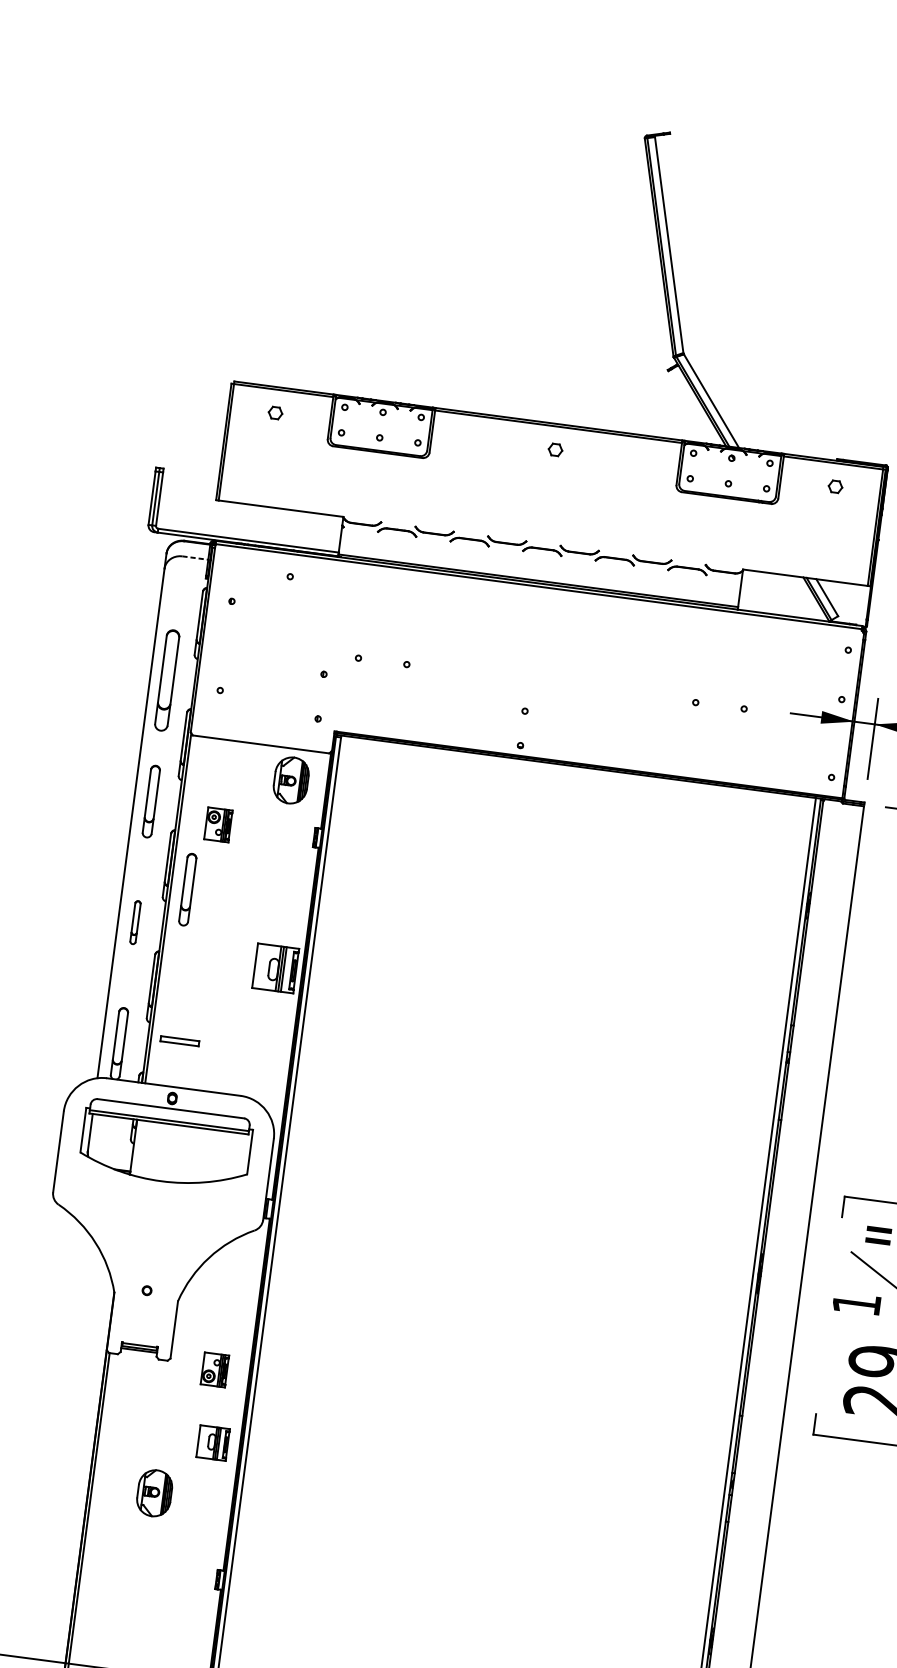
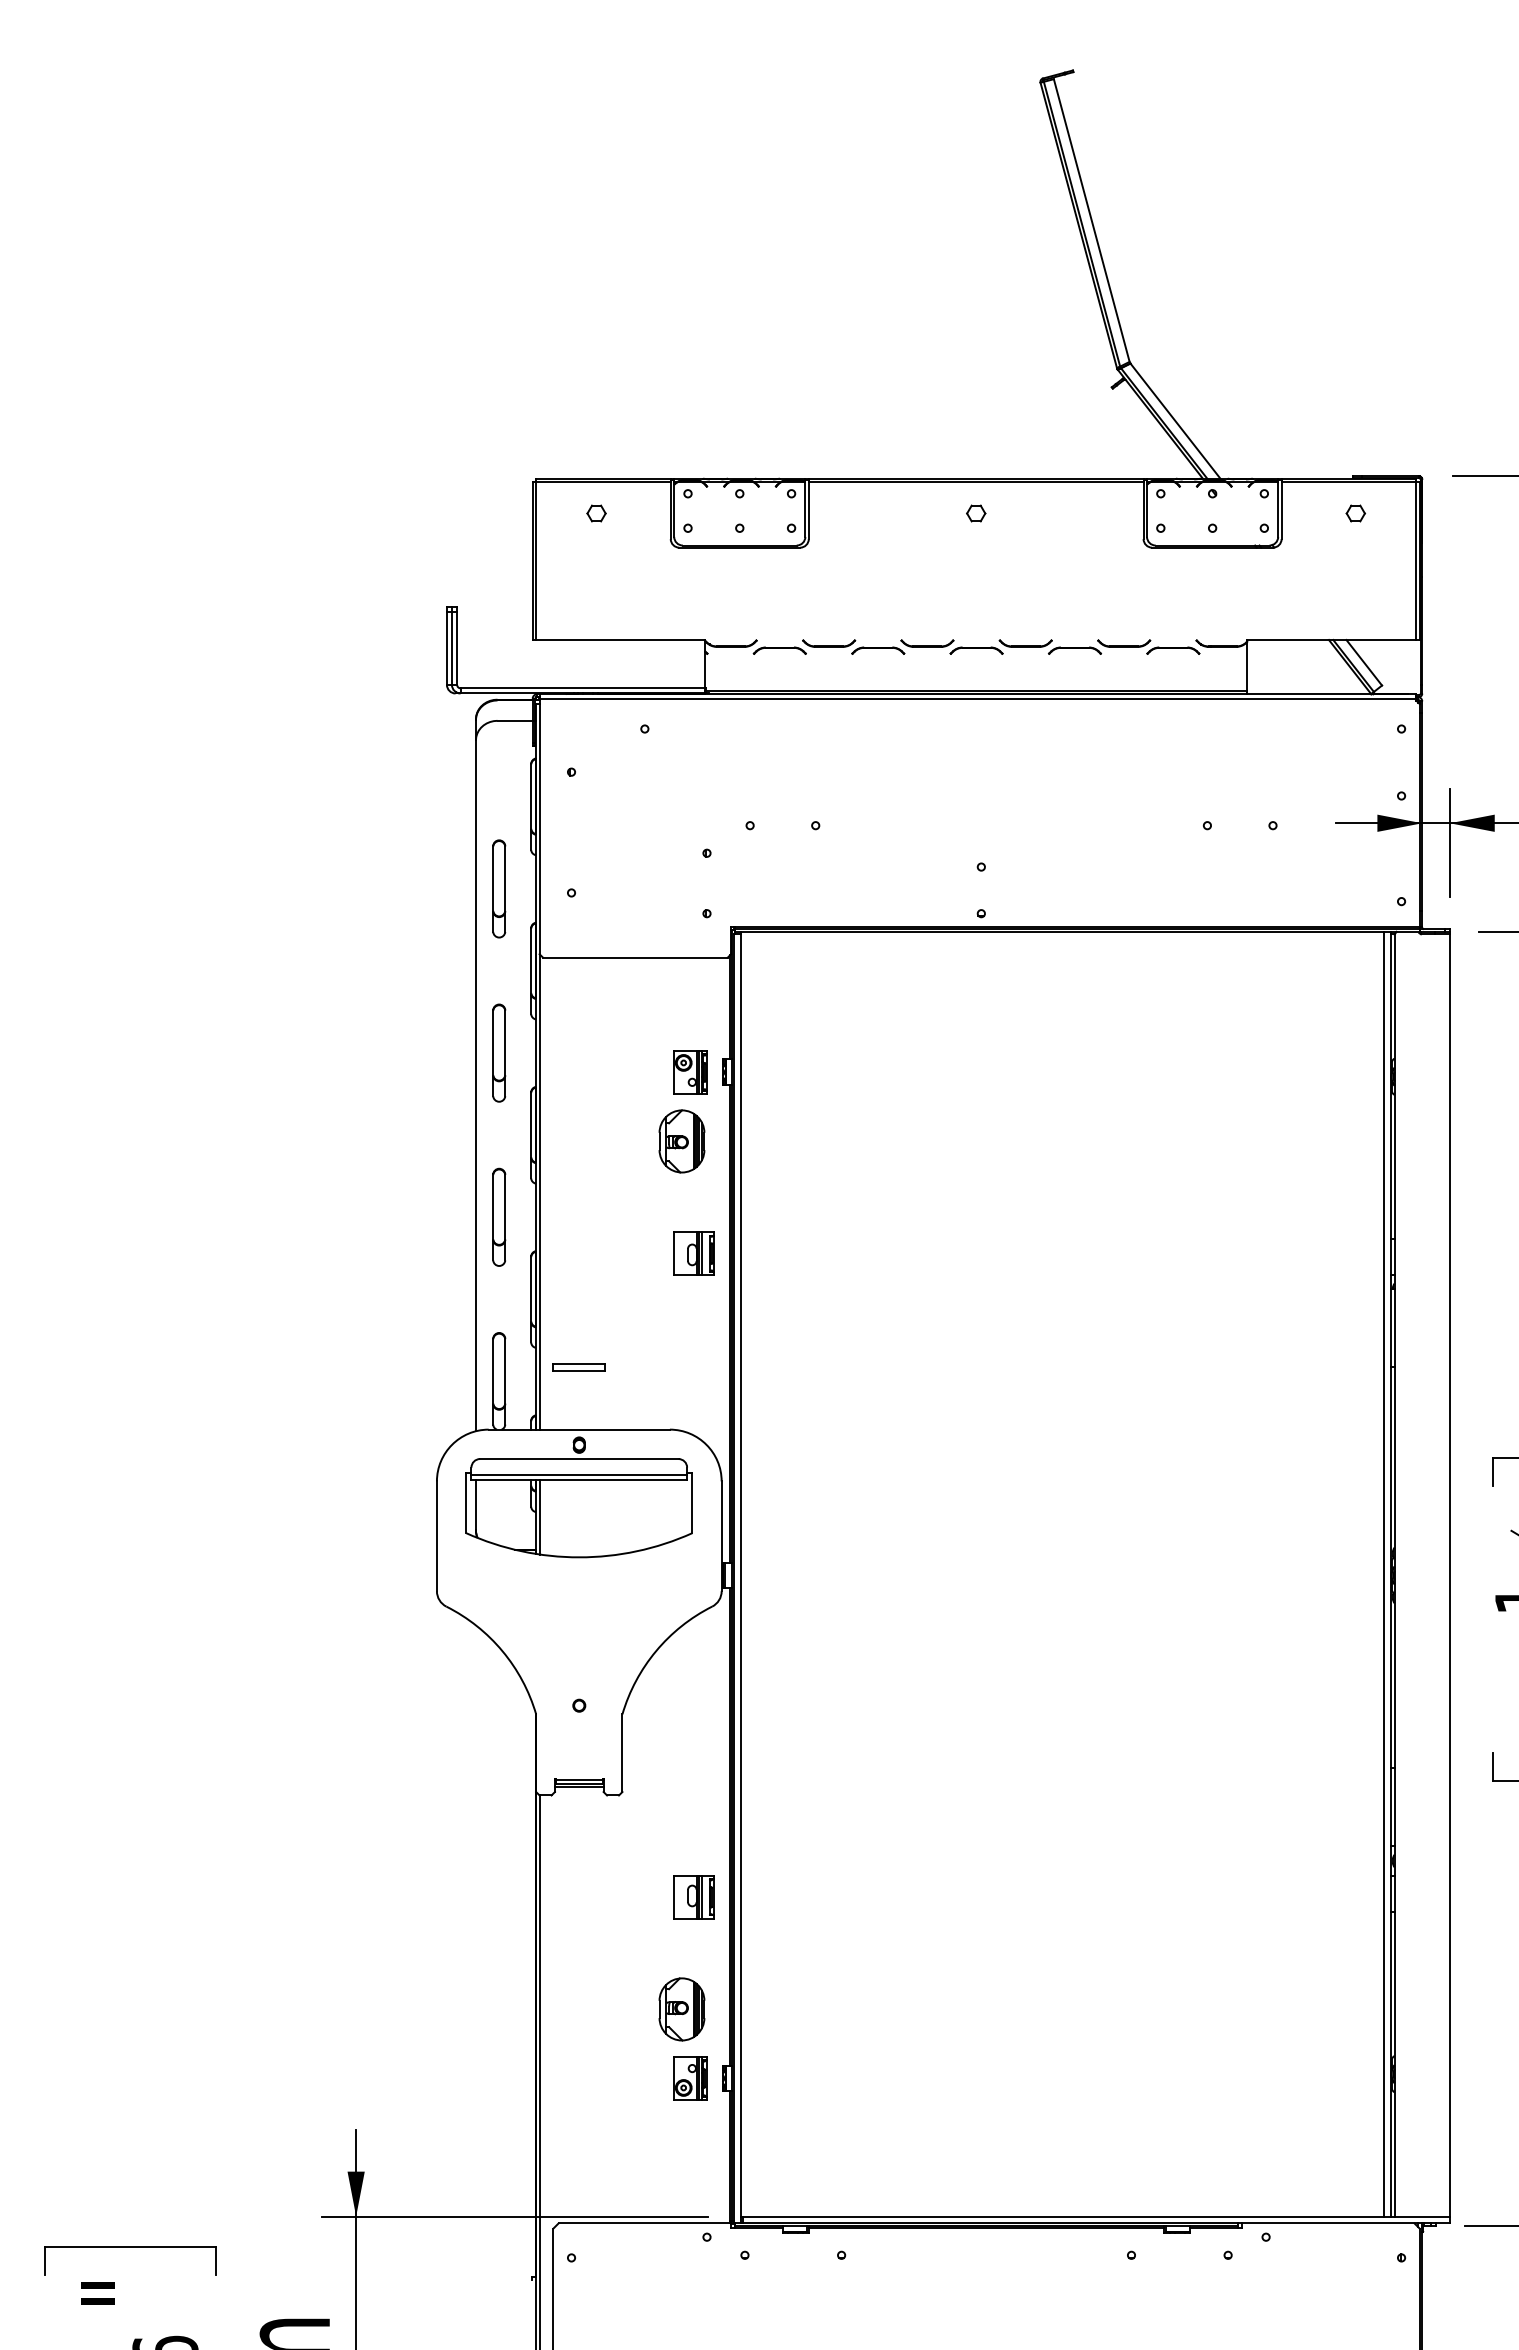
line: (195, 557) -> (515, 720), dashed -> solid
part: (167, 680) -> (499, 888), size x0.71
part: (290, 780) -> (681, 1141), moved
part: (218, 824) -> (690, 1072), moved
part: (188, 889) -> (563, 1163), removed
part: (135, 922) -> (499, 1216), size x1.67
part: (275, 968) -> (693, 1253), size x0.71
line: (136, 1147) -> (540, 1516), added
part: (214, 1369) -> (690, 2078), moved
part: (154, 1493) -> (681, 2009), moved

